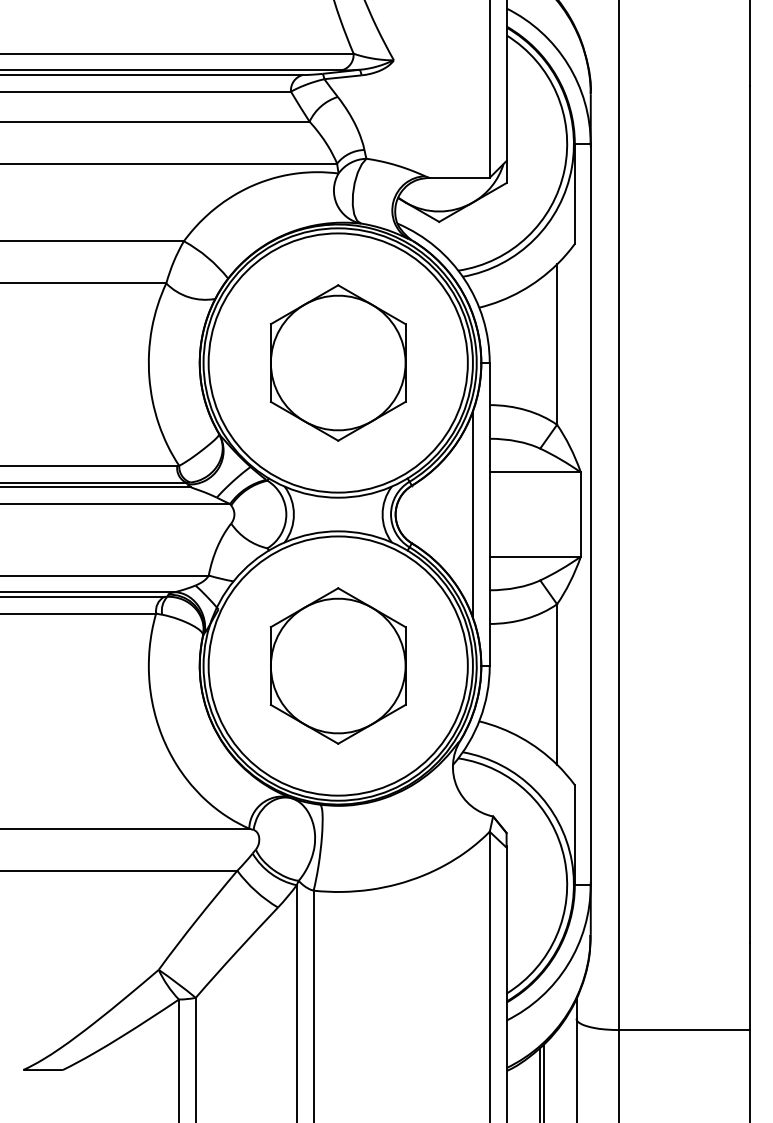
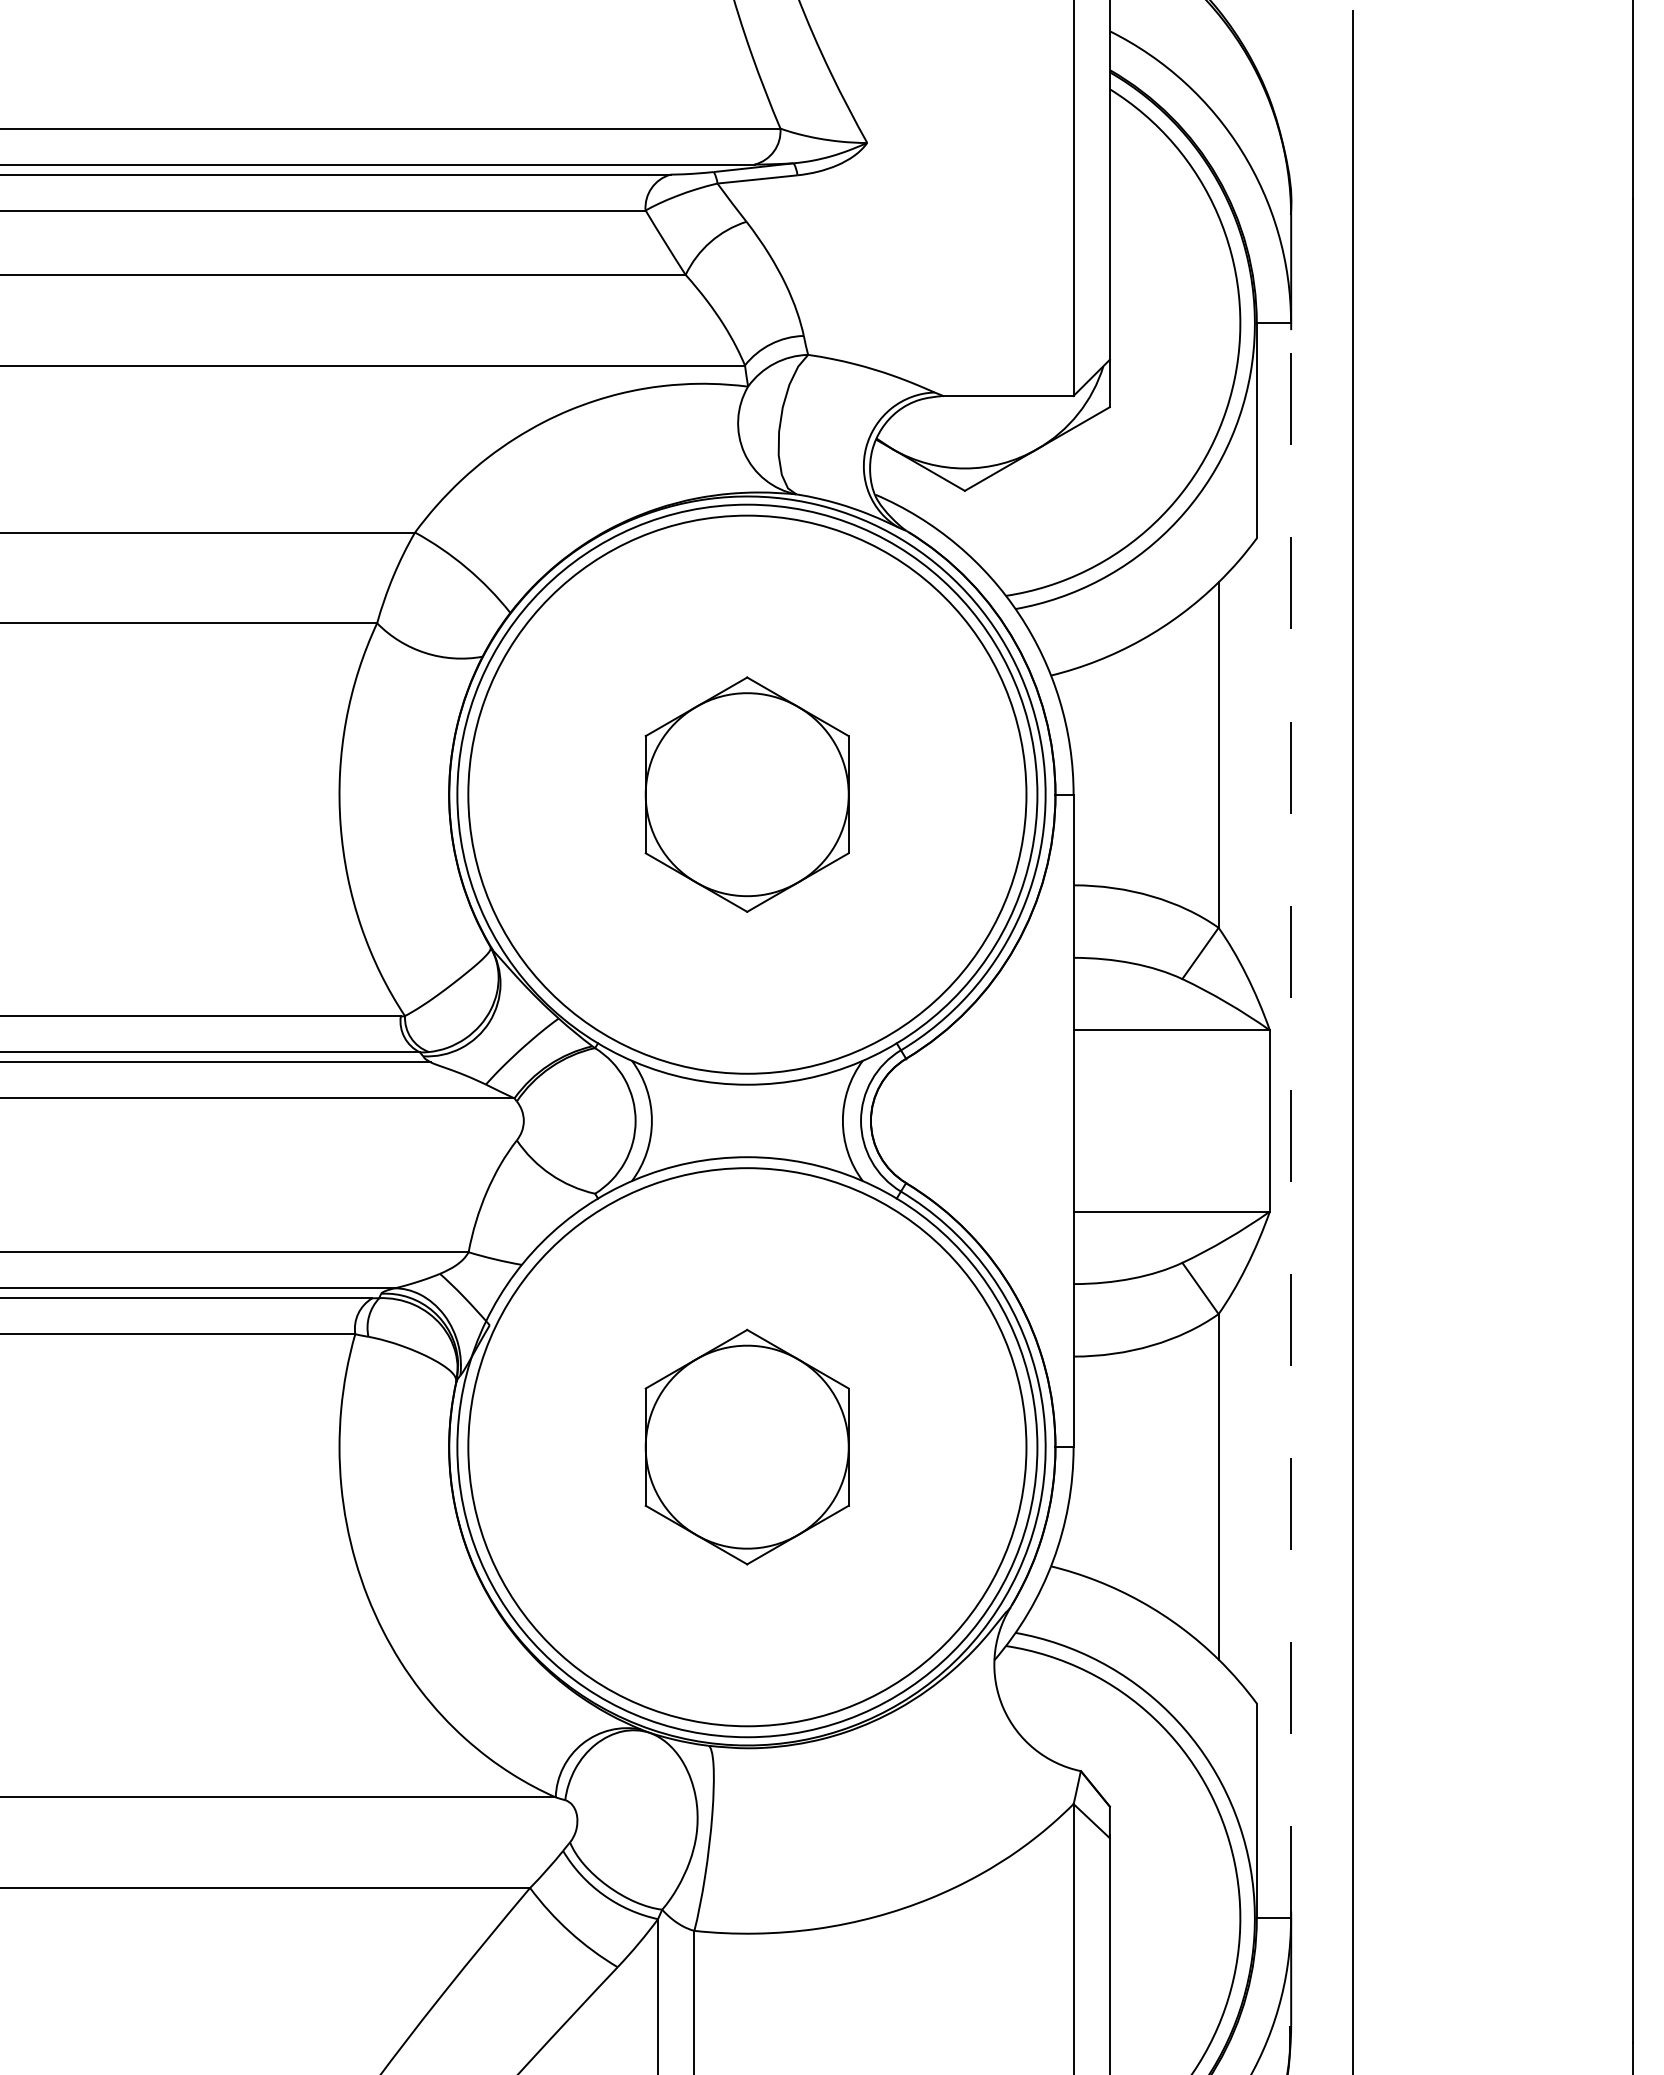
part: (337, 362) -> (745, 793), size x0.7
line: (472, 514) -> (1036, 1120), removed
line: (590, 514) -> (1290, 1120), solid -> dashed
part: (337, 665) -> (745, 1446), size x0.7

